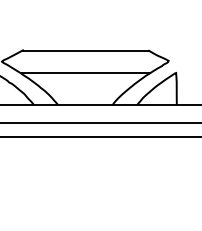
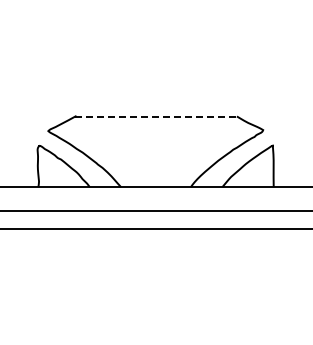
line: (85, 50) -> (156, 116), solid -> dashed
line: (85, 72) -> (155, 145), removed

